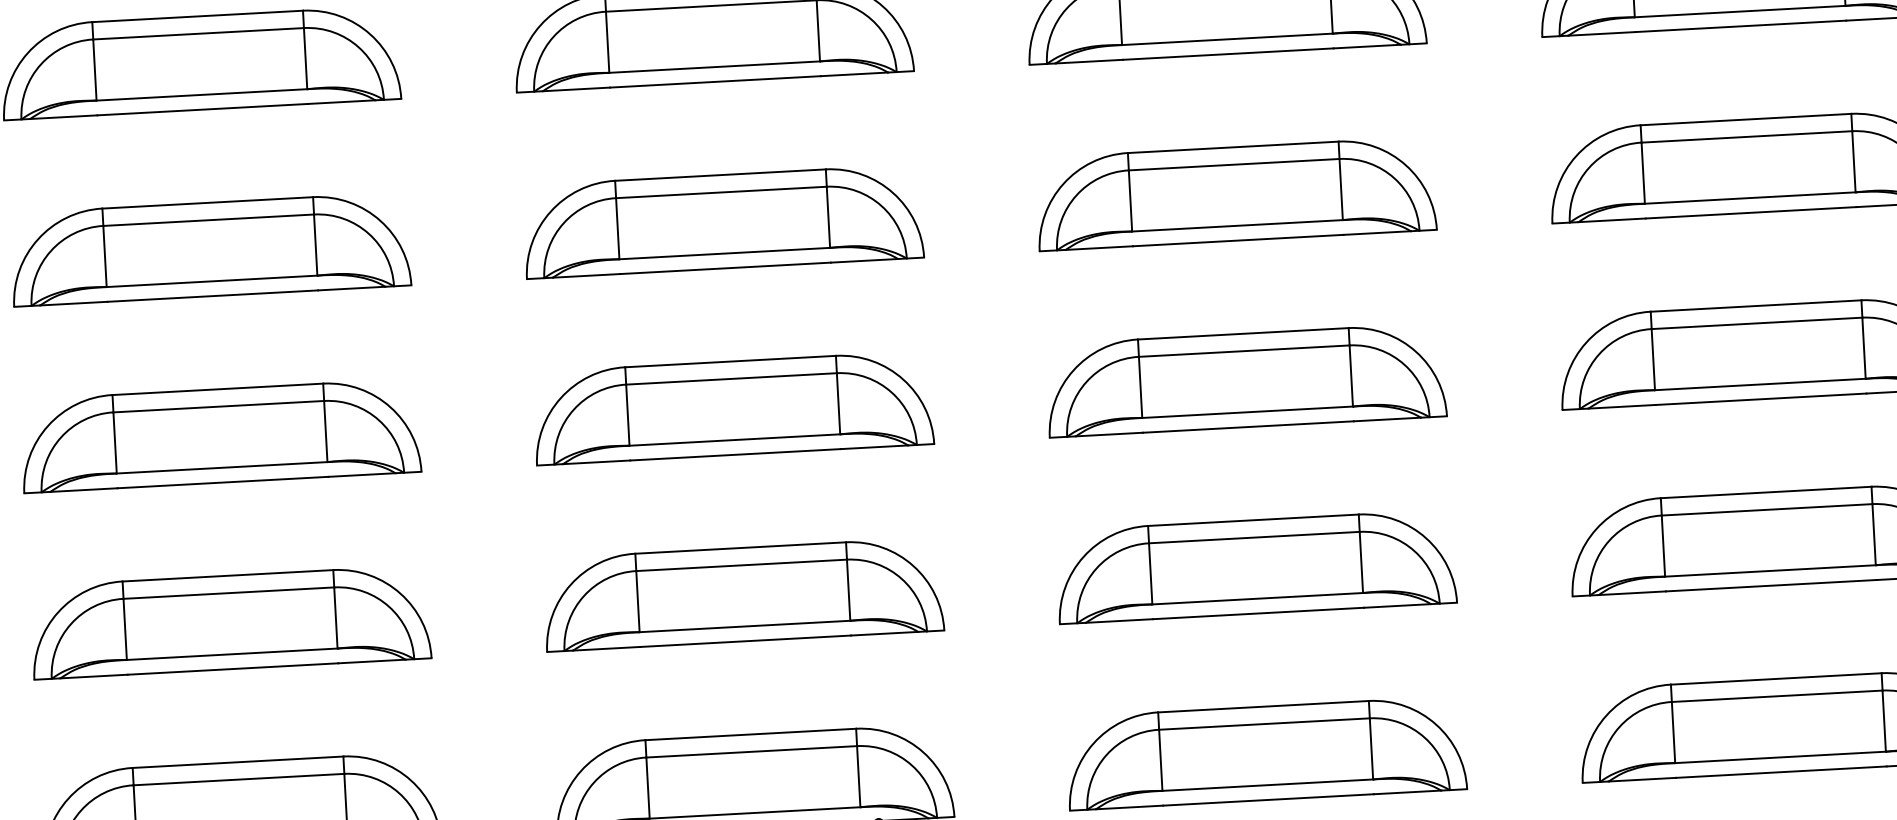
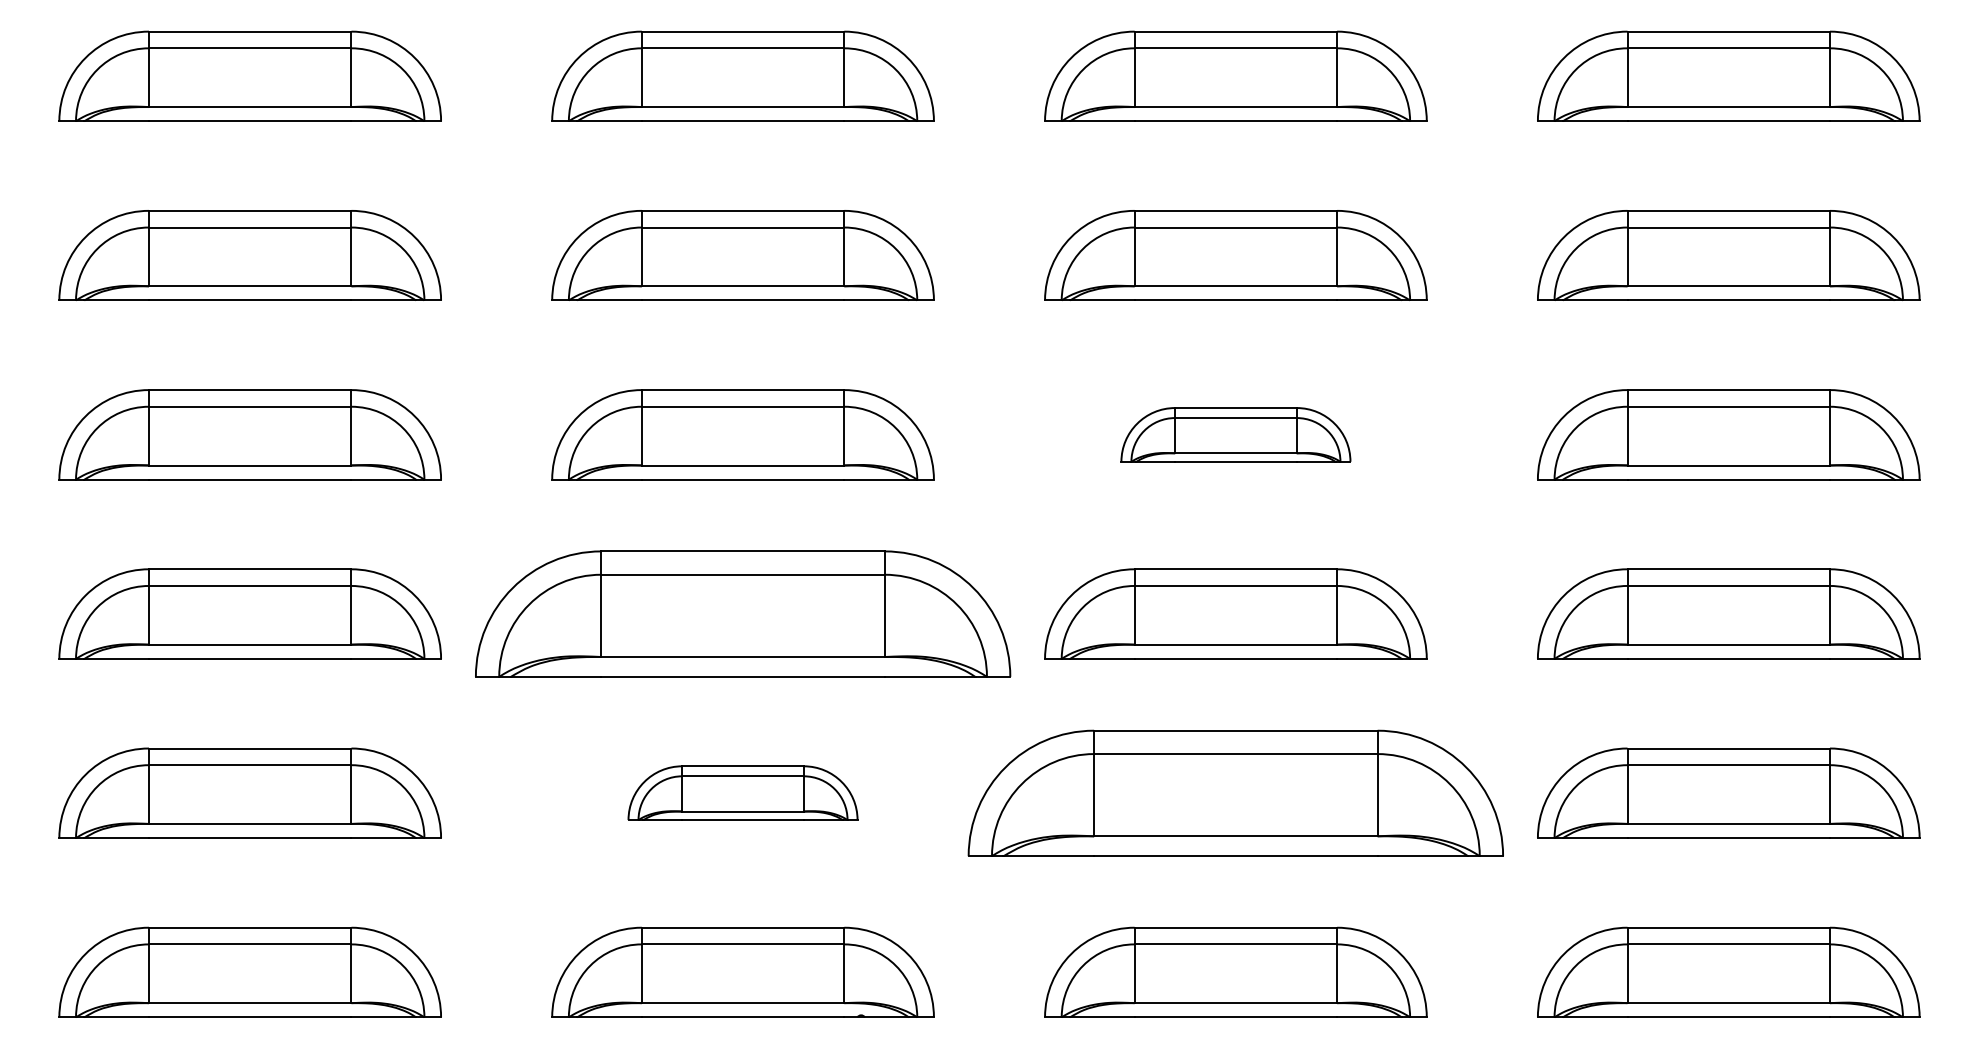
part: (1235, 193) -> (1235, 434), size x0.6
part: (732, 407) -> (742, 613), size x1.4
part: (1255, 566) -> (1235, 792), size x1.4
part: (742, 593) -> (742, 792), size x0.6

